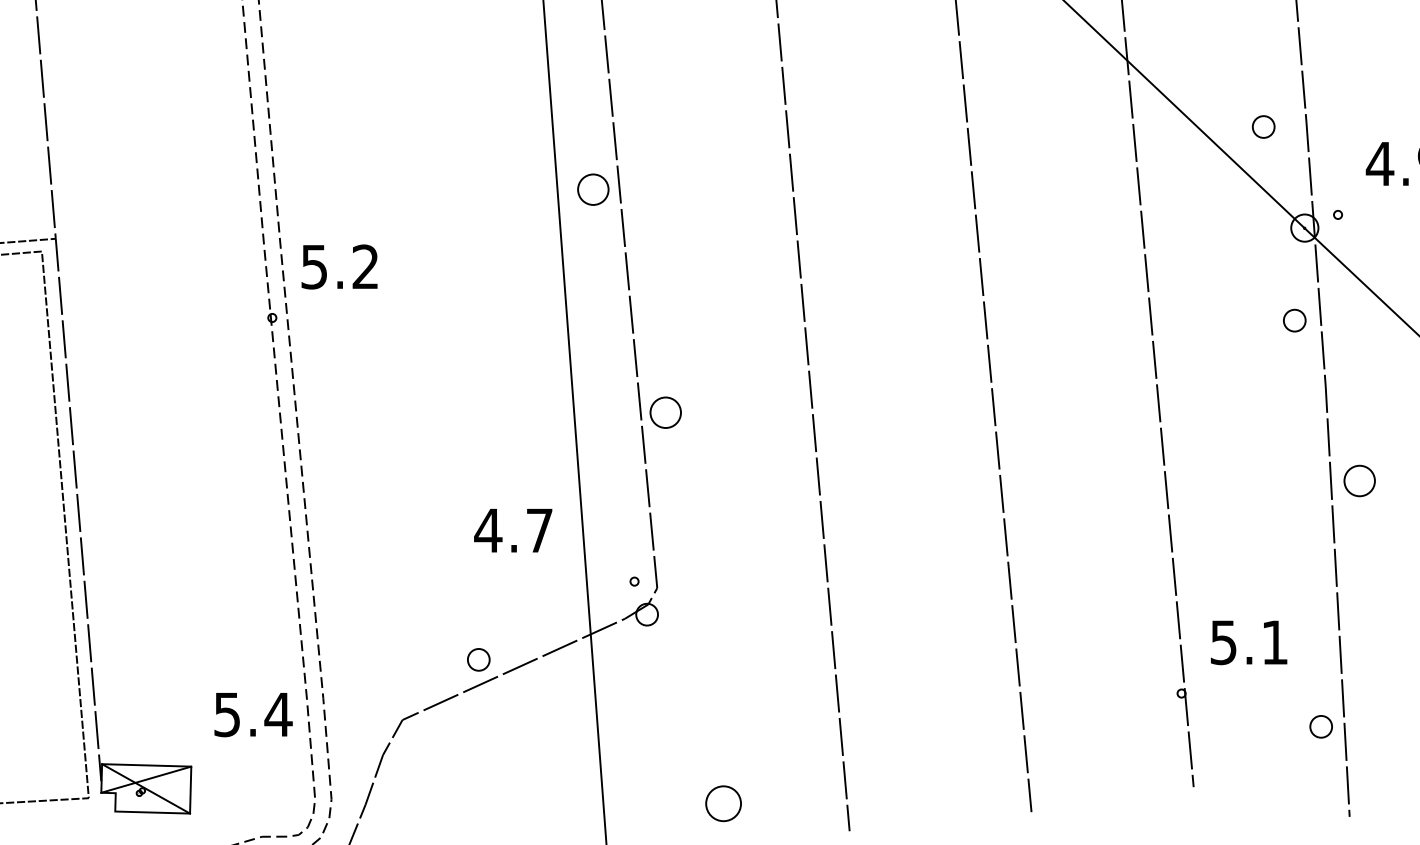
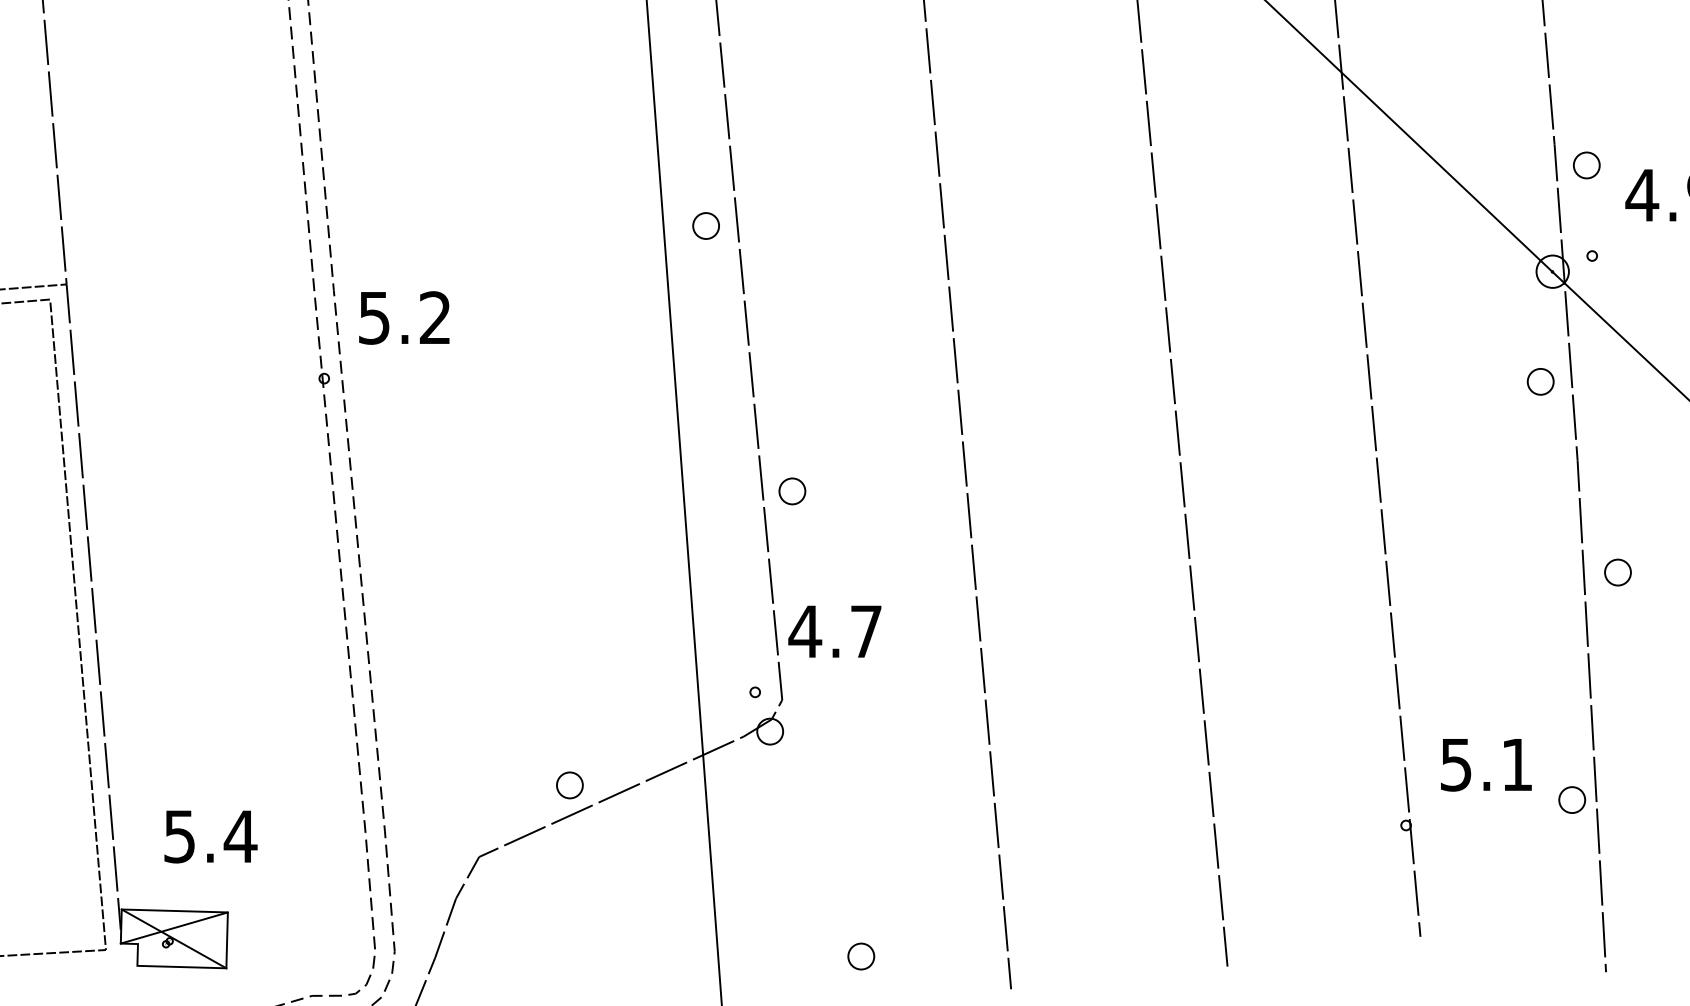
part: (1263, 127) -> (1586, 165), moved
part: (592, 189) -> (705, 225), size x0.71
part: (665, 412) -> (792, 491), size x0.71
part: (1359, 480) -> (1617, 572), size x0.71
text: (512, 530) -> (834, 631), moved
text: (253, 714) -> (210, 836), moved
part: (1321, 726) -> (1572, 799), moved
part: (723, 803) -> (861, 956), size x0.62

